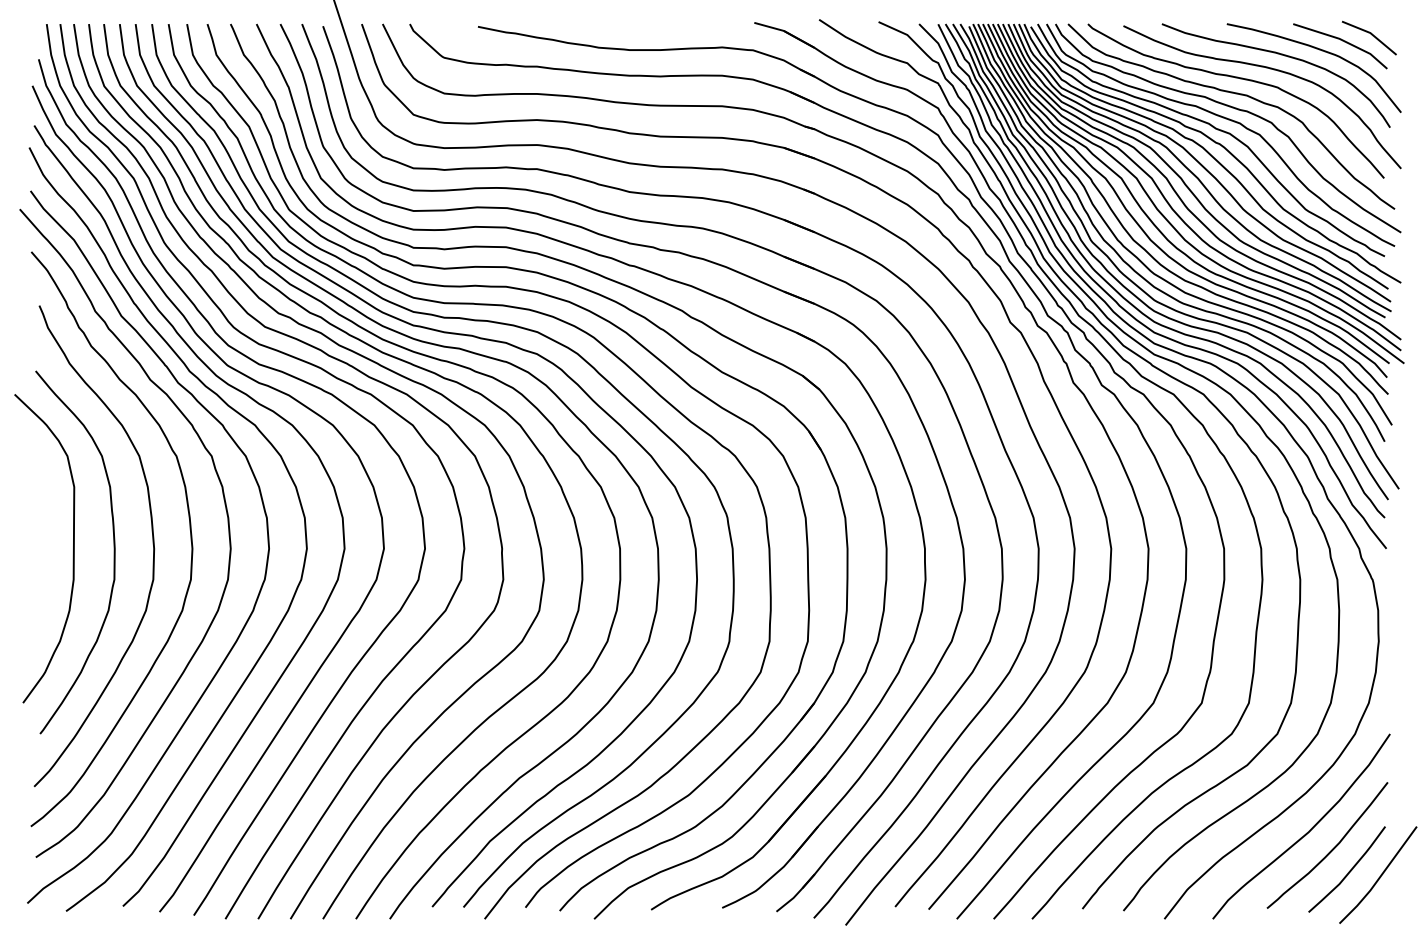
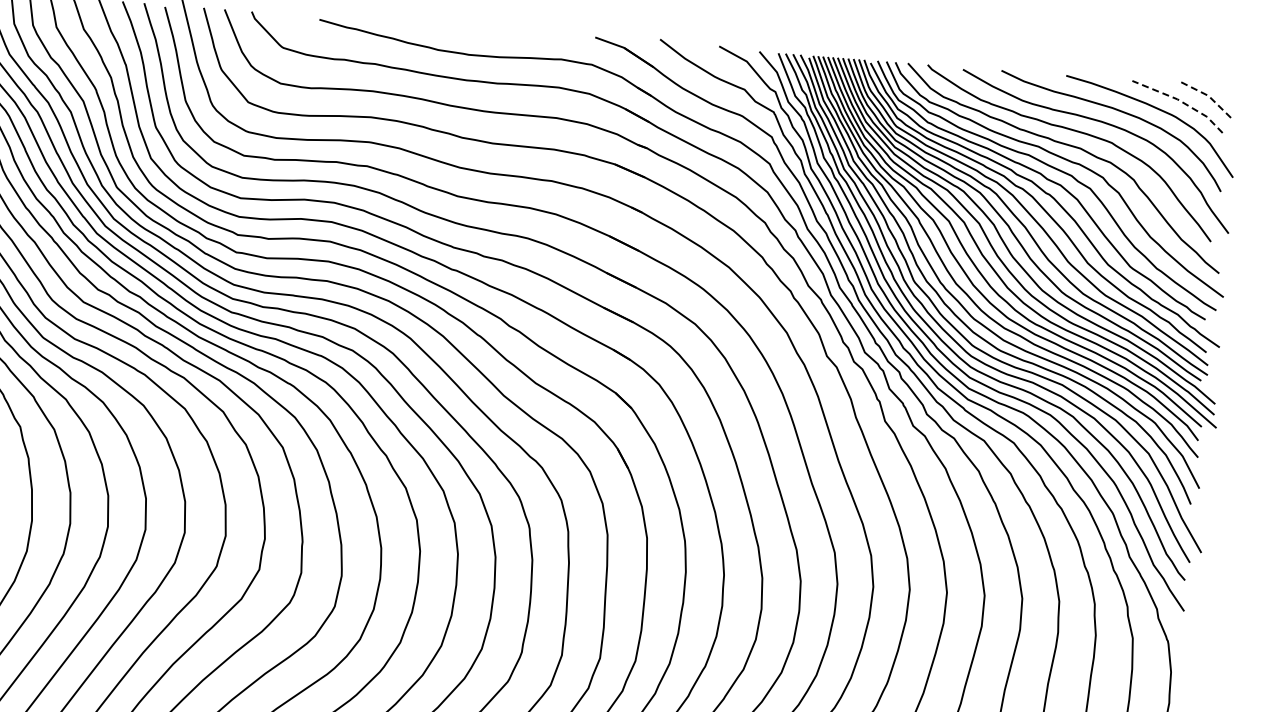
line: (1371, 34) -> (1209, 97), solid -> dashed
line: (1343, 40) -> (1181, 101), solid -> dashed

